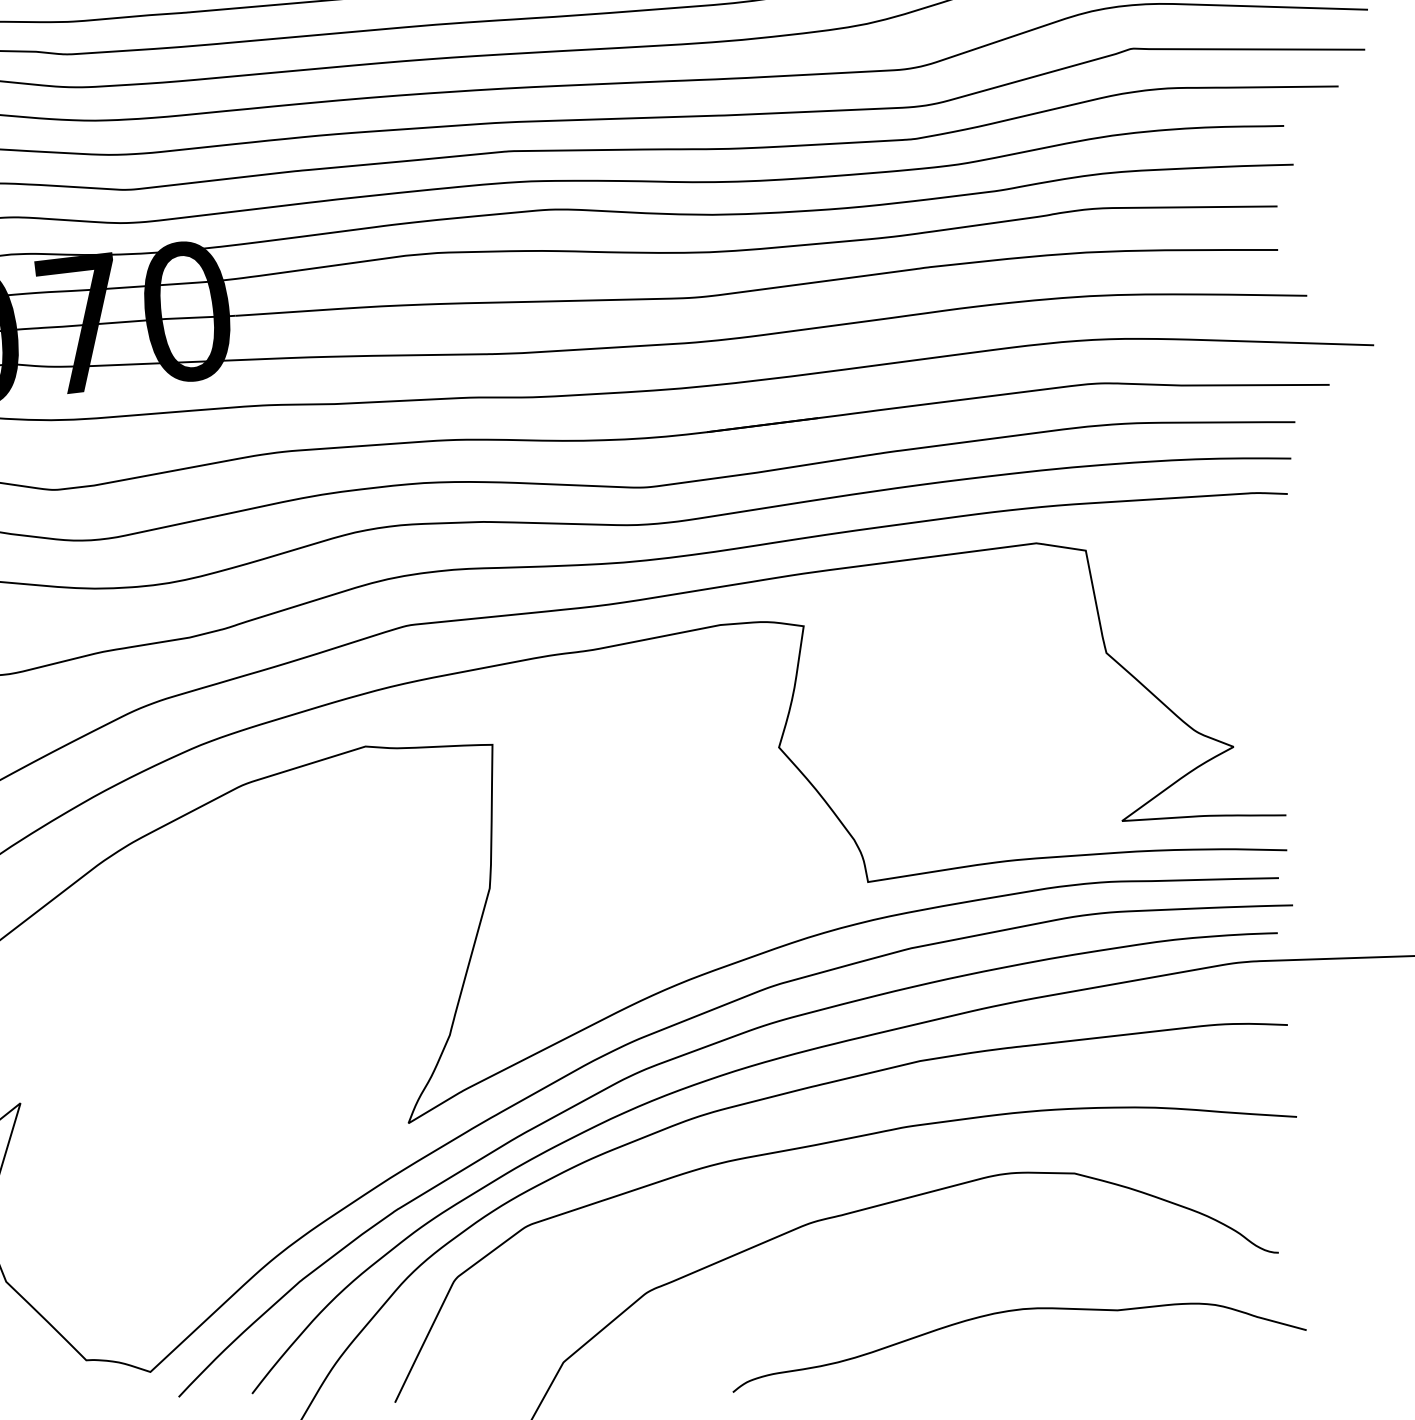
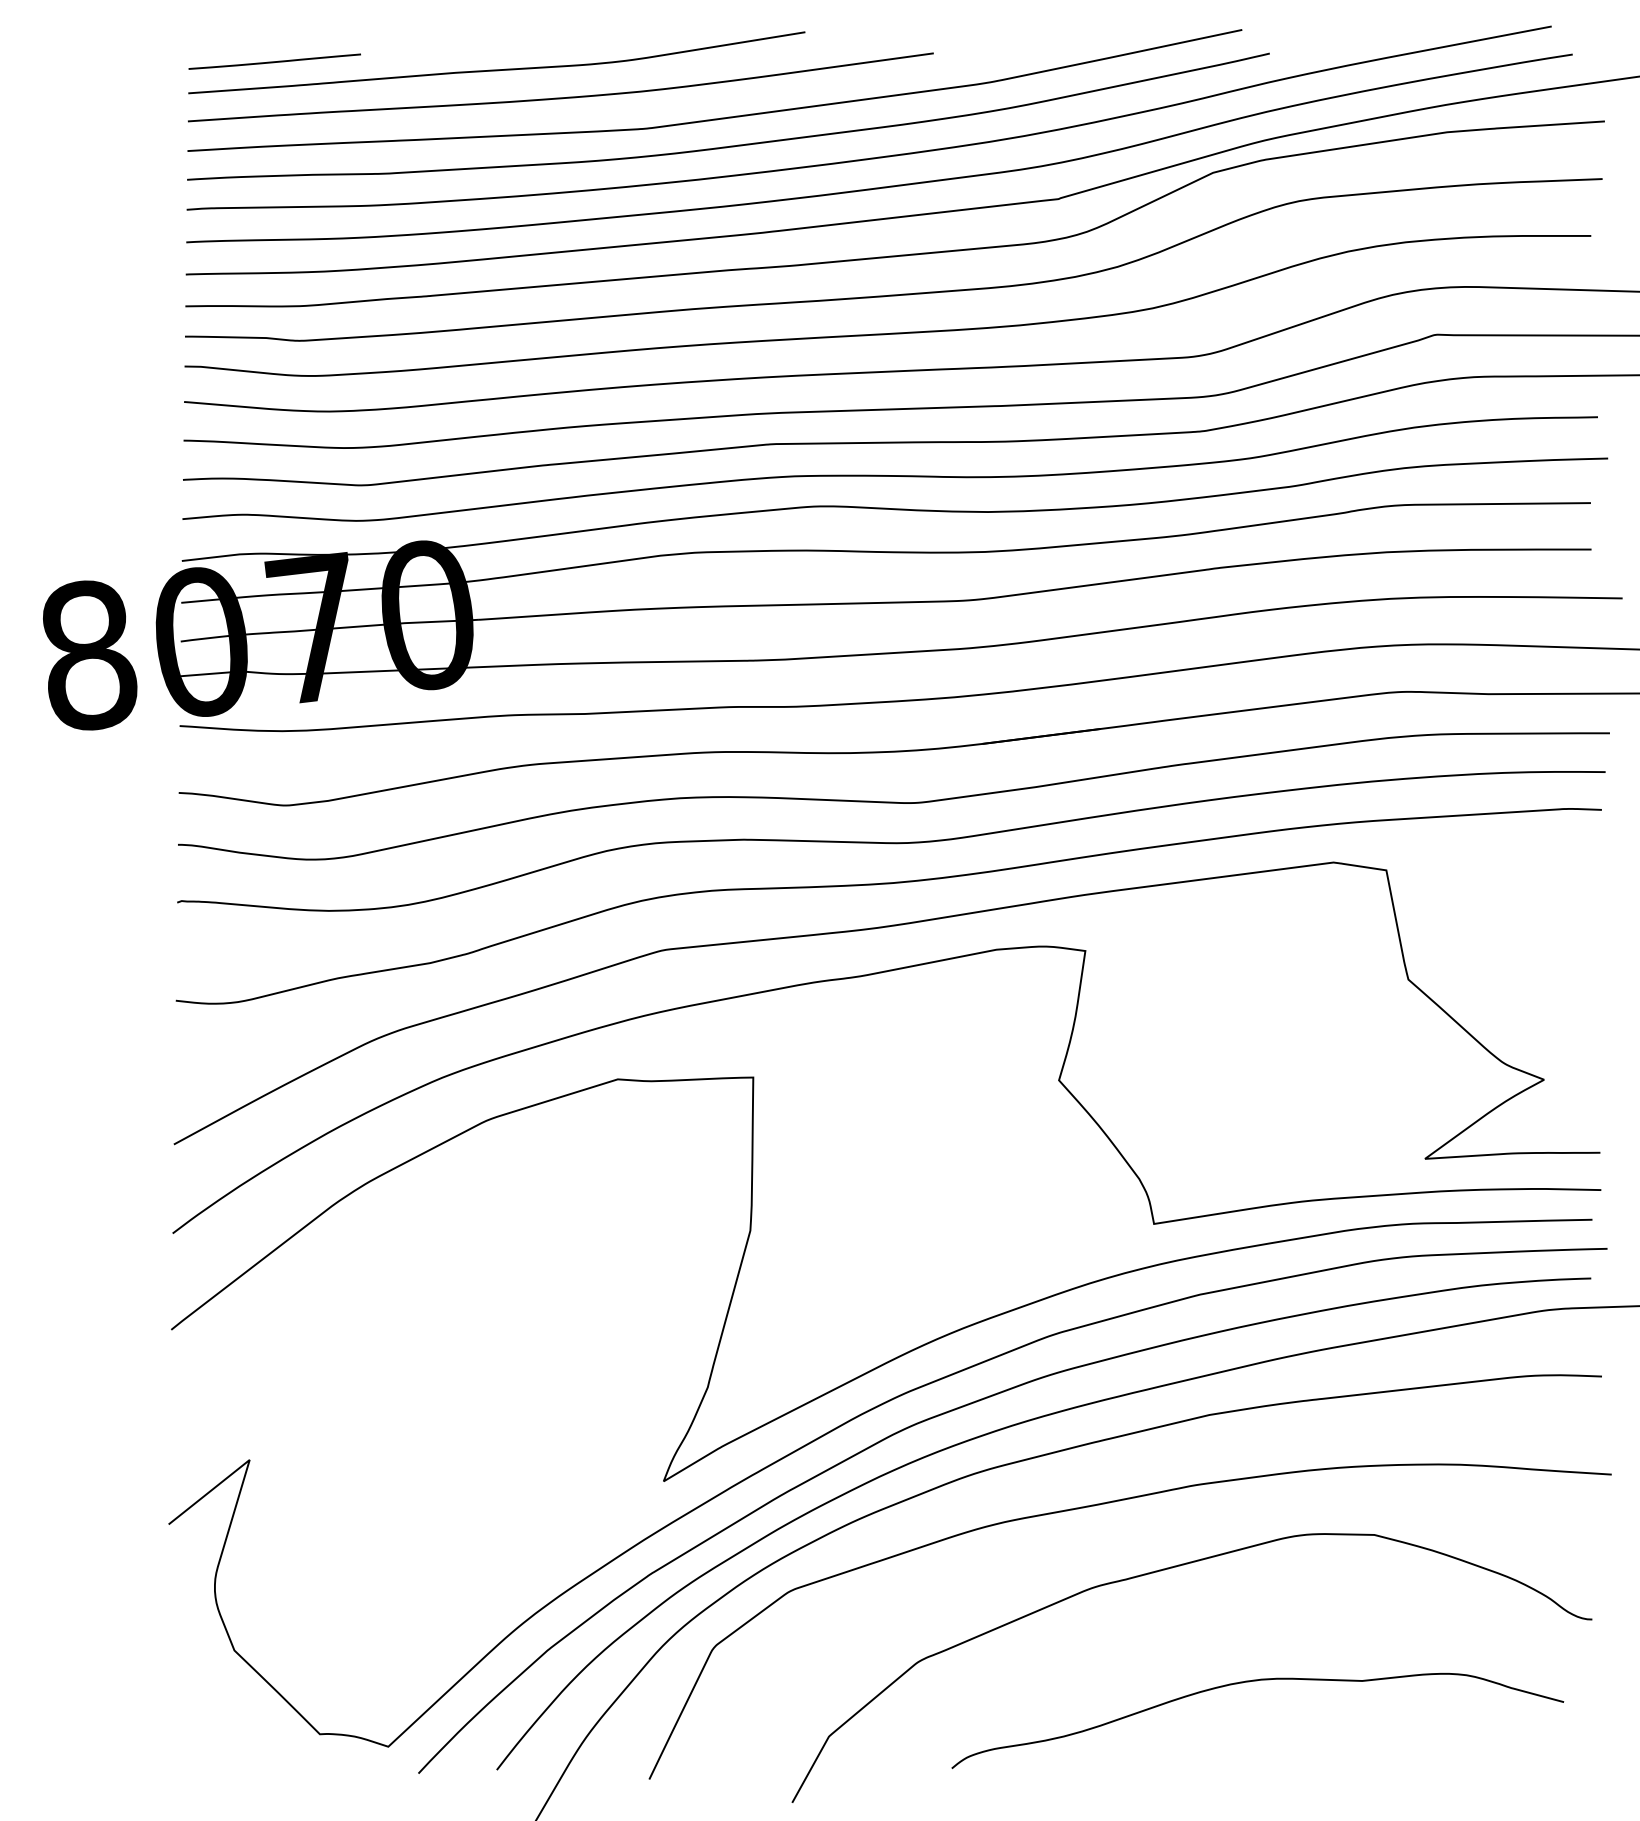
curve: (1011, 1311) -> (1249, 1682), moved

